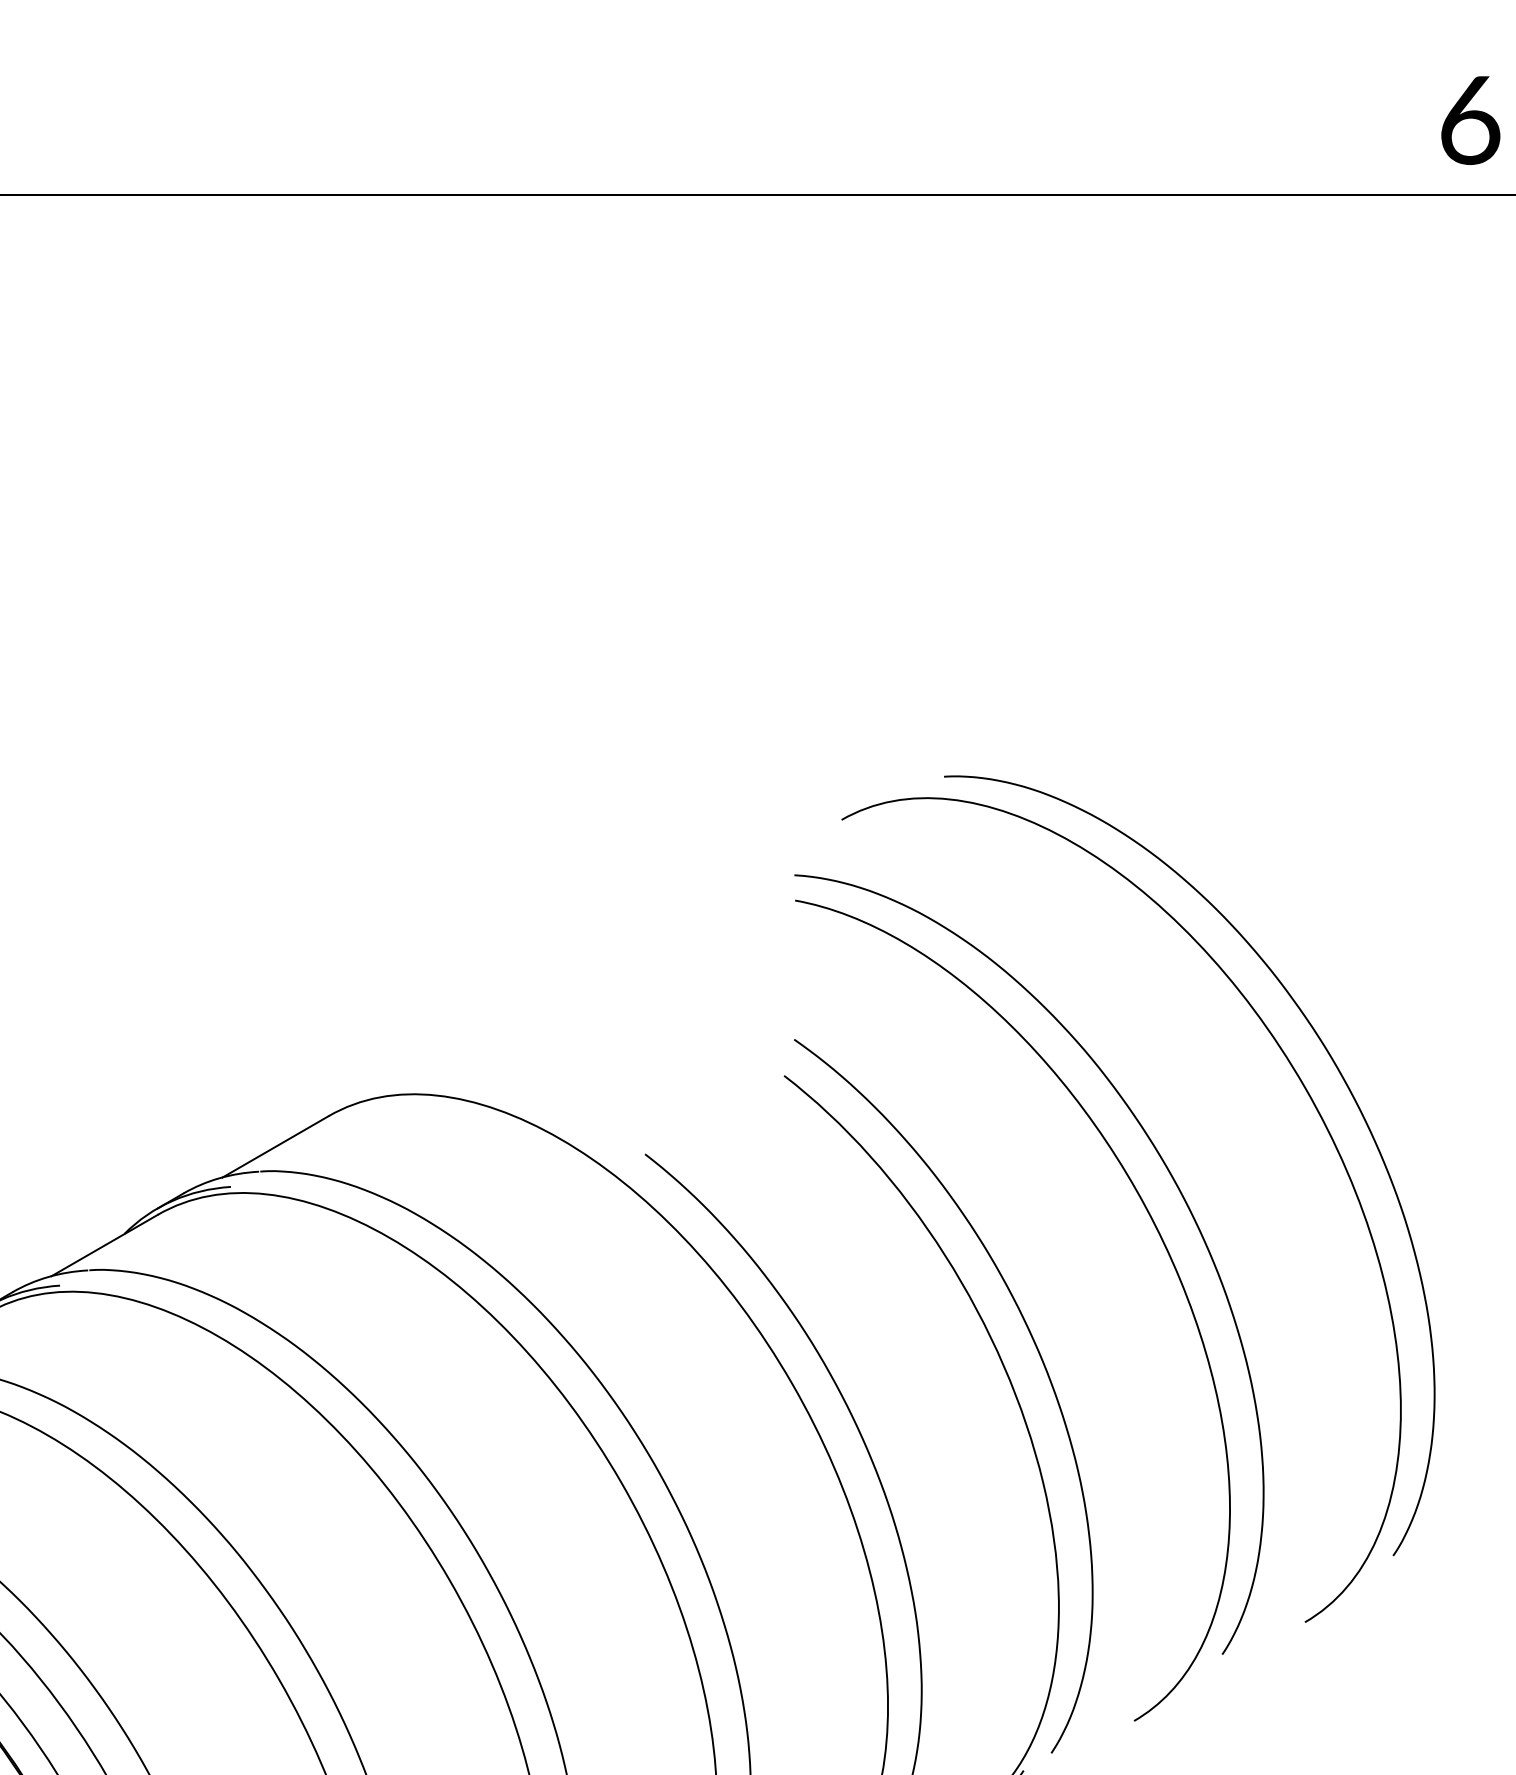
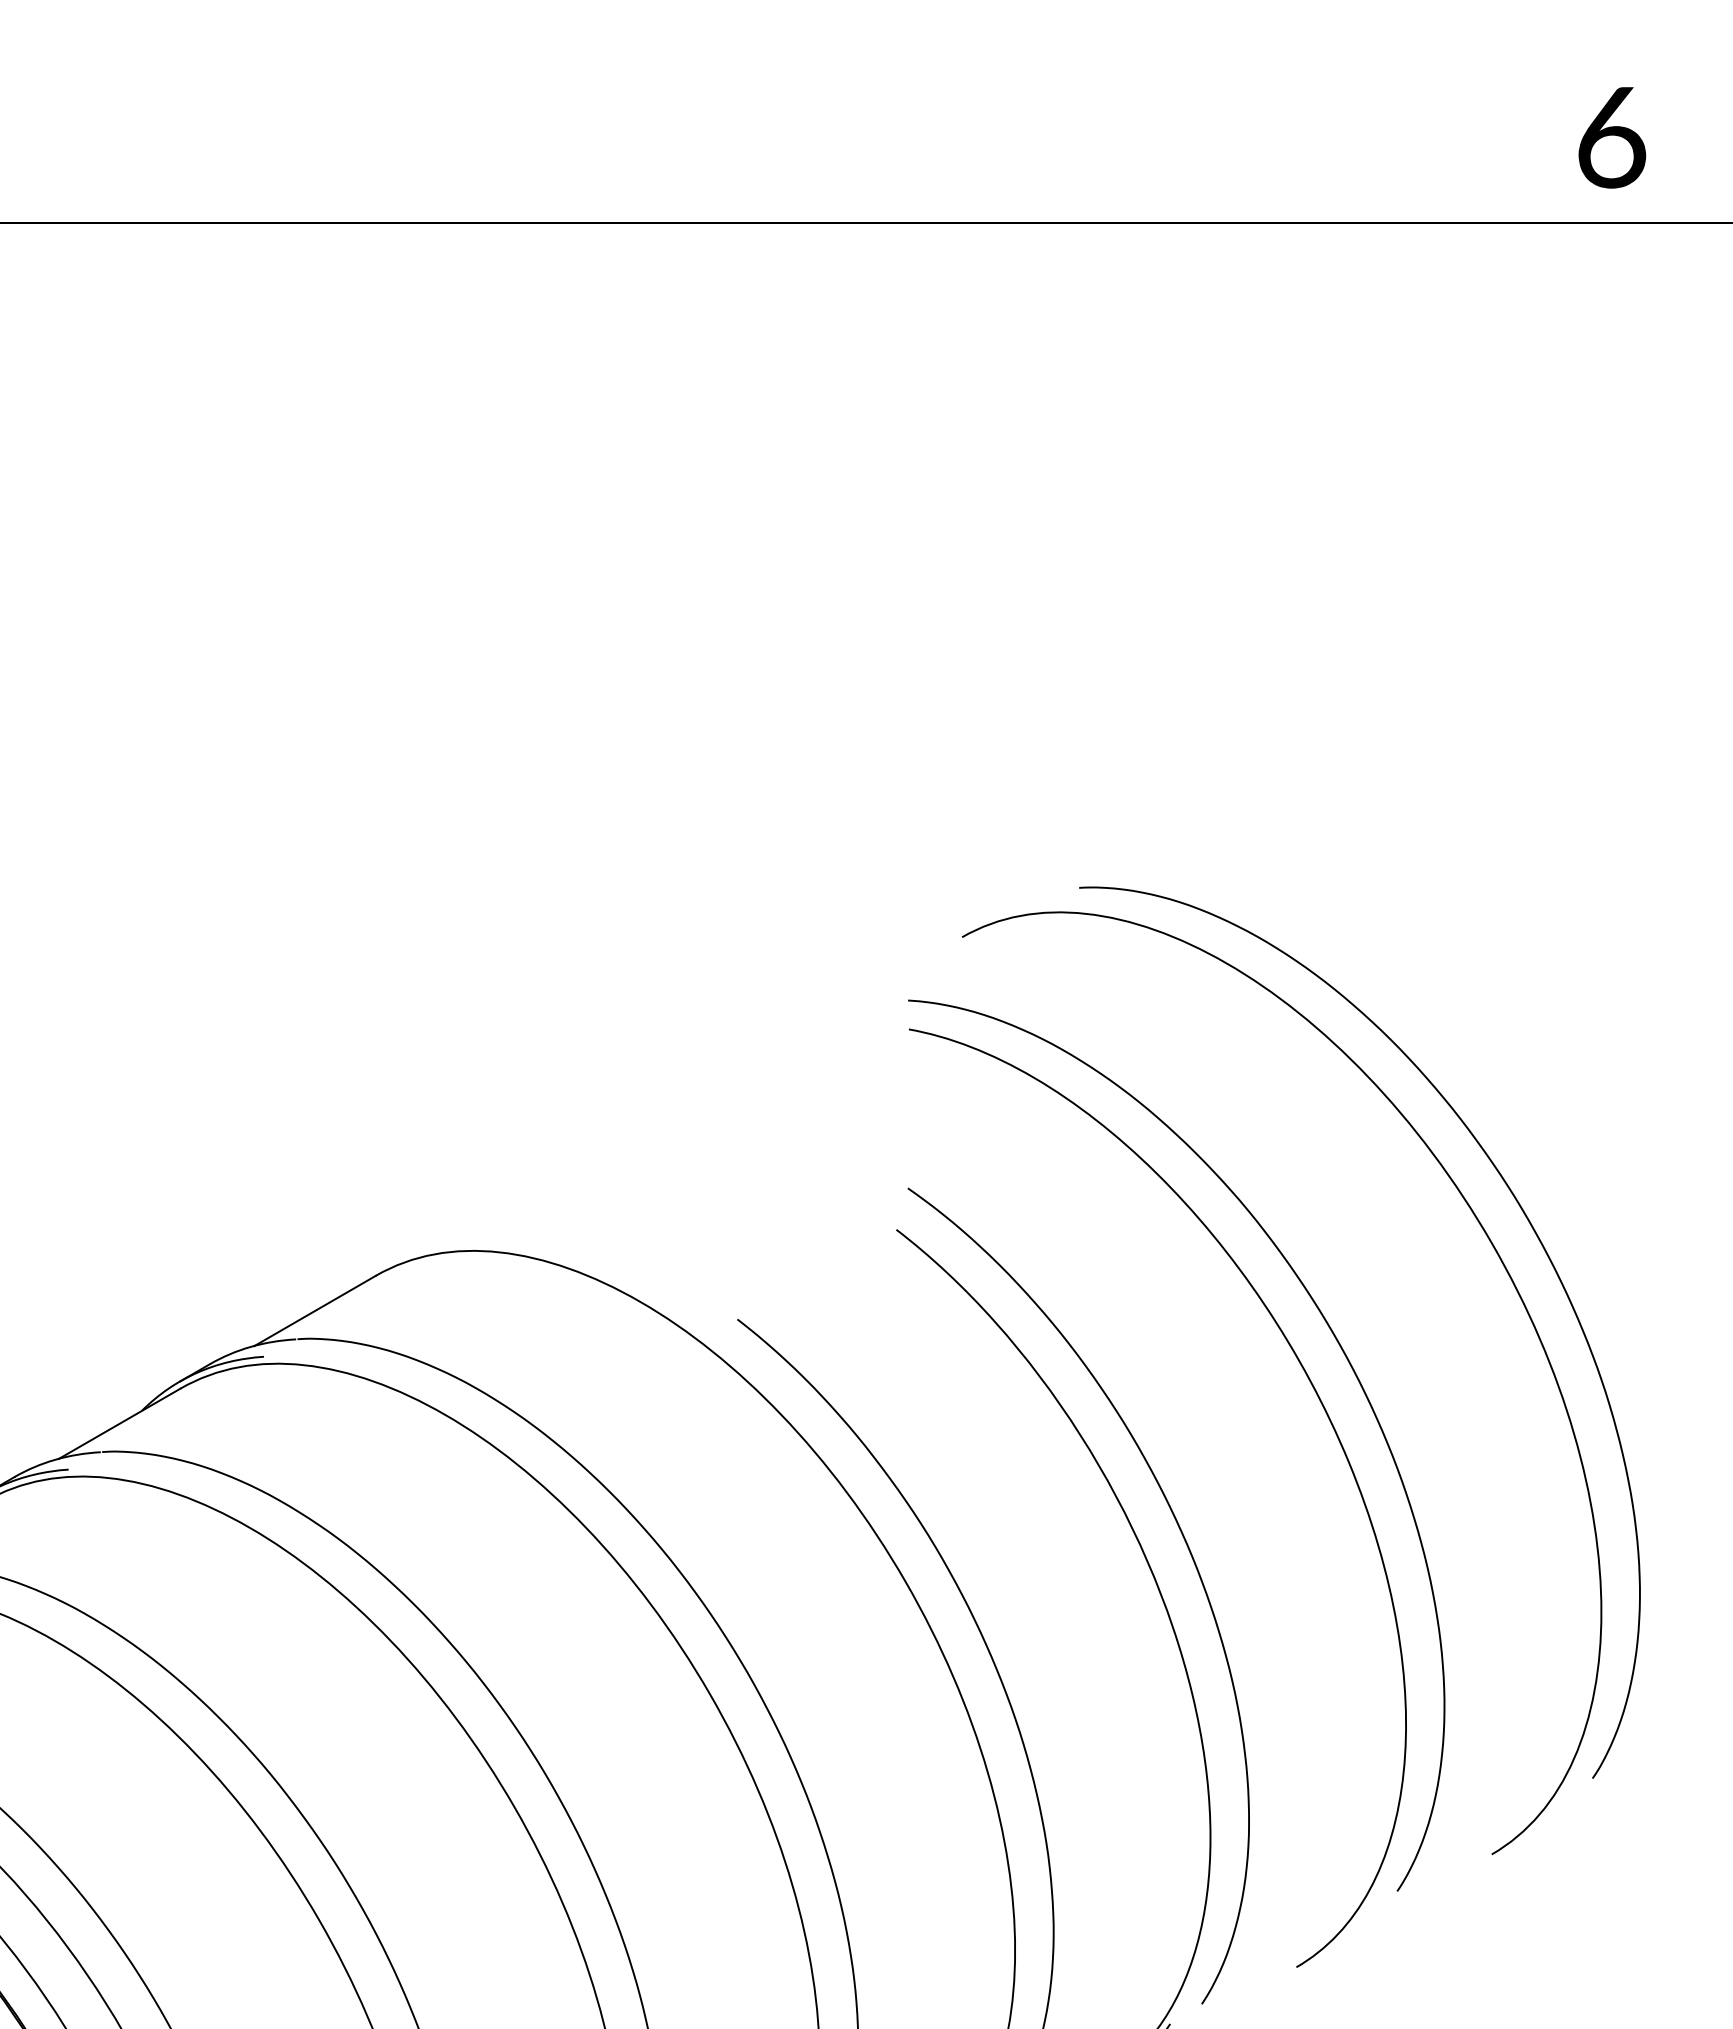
text: (1470, 120) -> (1612, 137), moved

